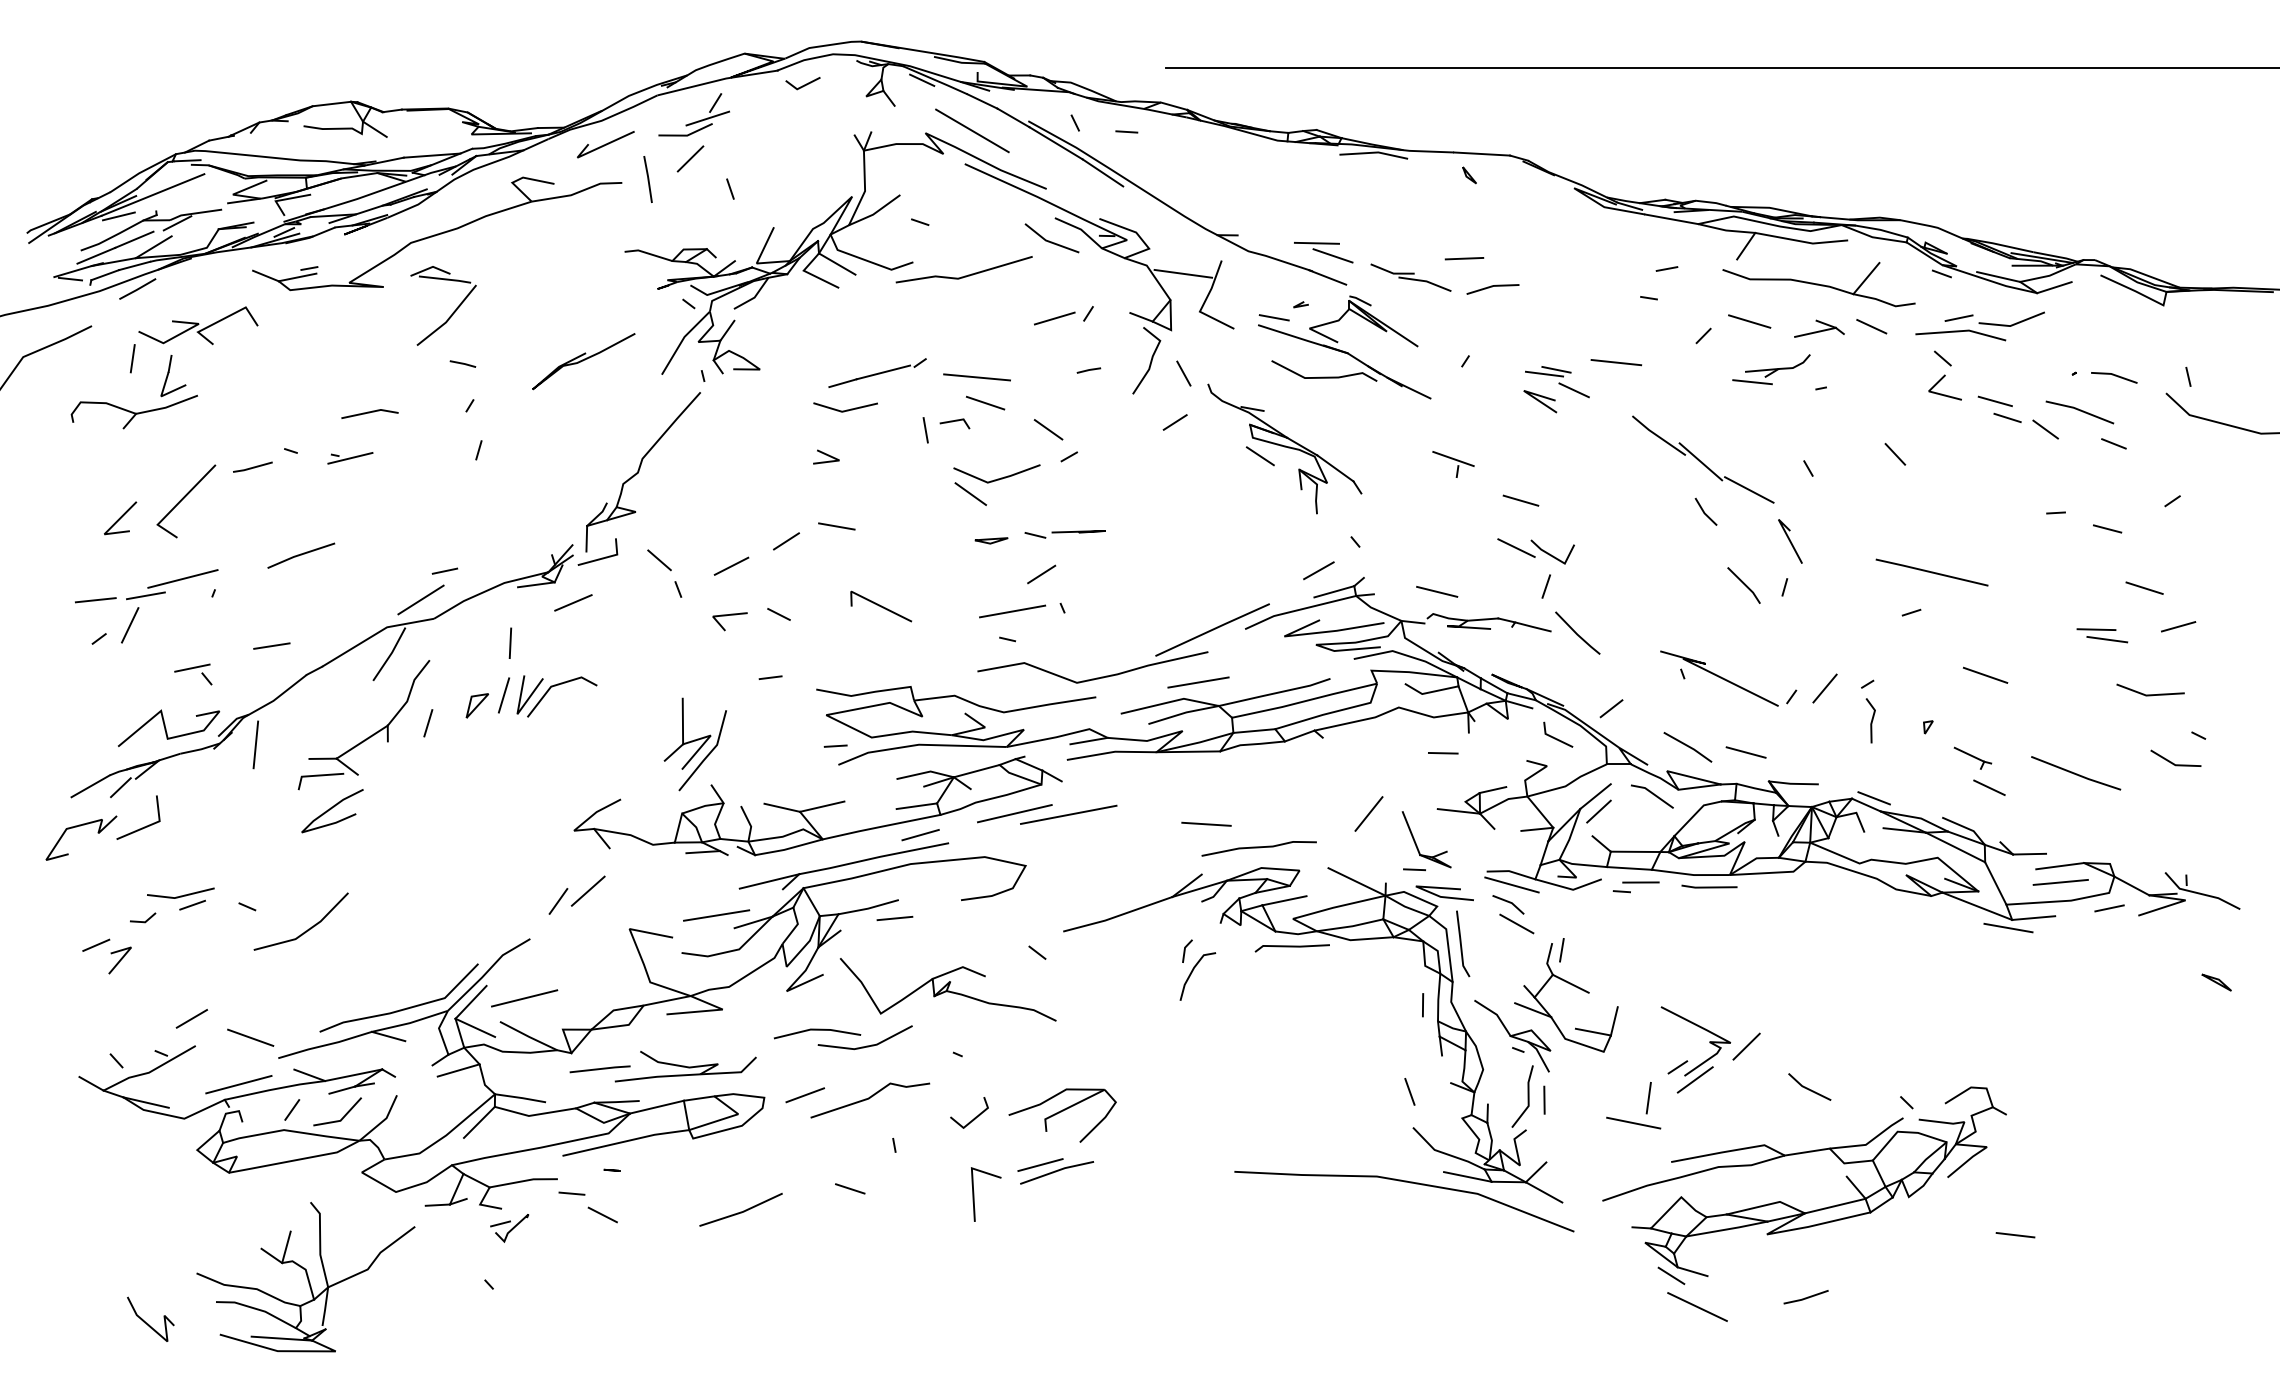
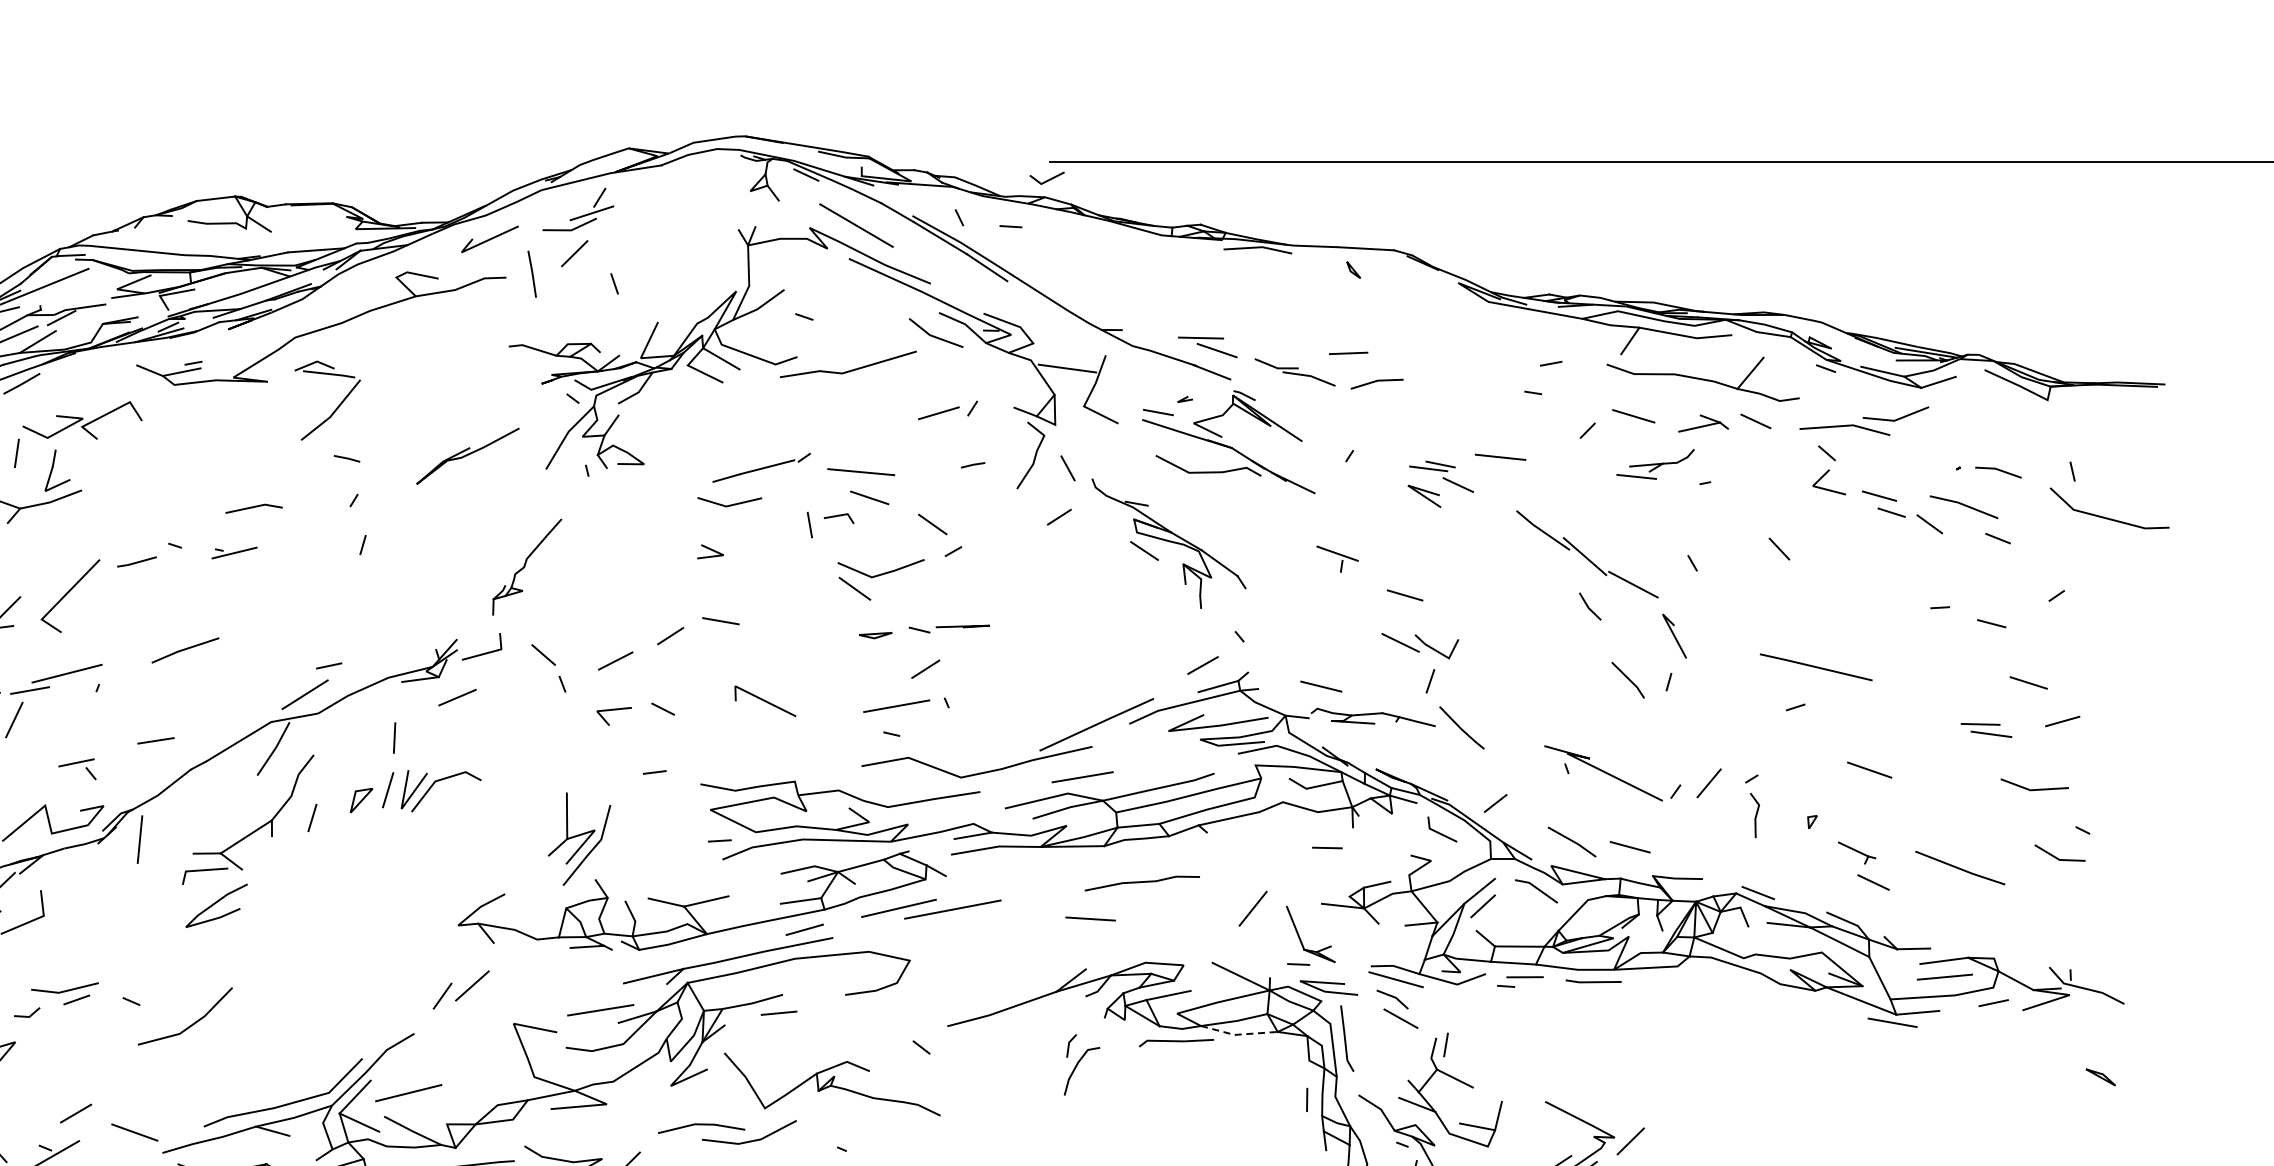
line: (802, 85) -> (1046, 180), moved
line: (1958, 318) -> (1842, 413), removed
part: (642, 472) -> (526, 567), size x0.6
line: (1258, 848) -> (1141, 883), moved
line: (1354, 939) -> (1238, 1034), solid -> dashed

